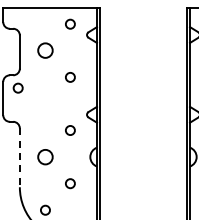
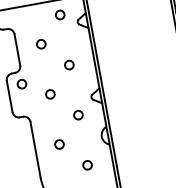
circle: (45, 50) -> (41, 44), size x0.62
circle: (45, 103) -> (50, 93), added
circle: (45, 156) -> (59, 143), size x0.62
line: (19, 158) -> (35, 150), dashed -> solid

